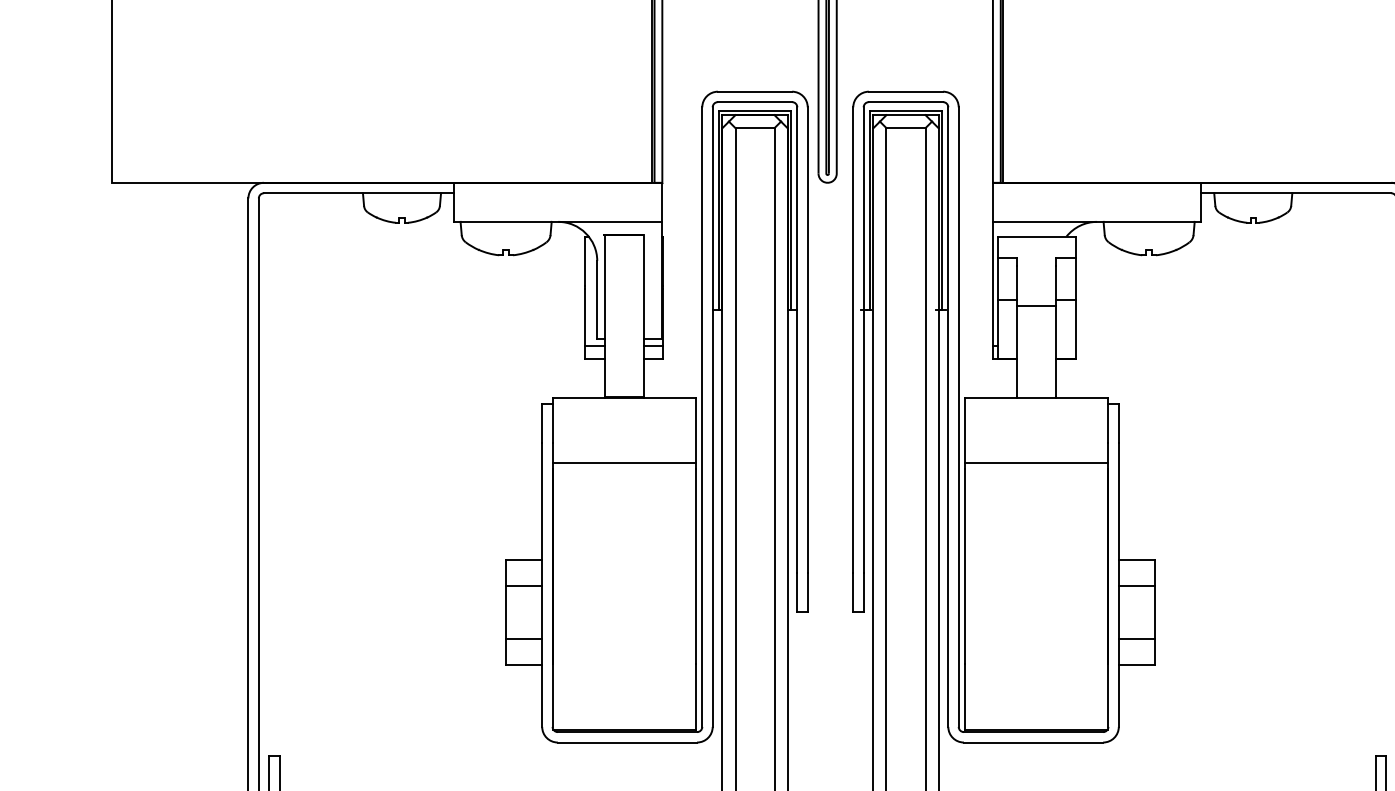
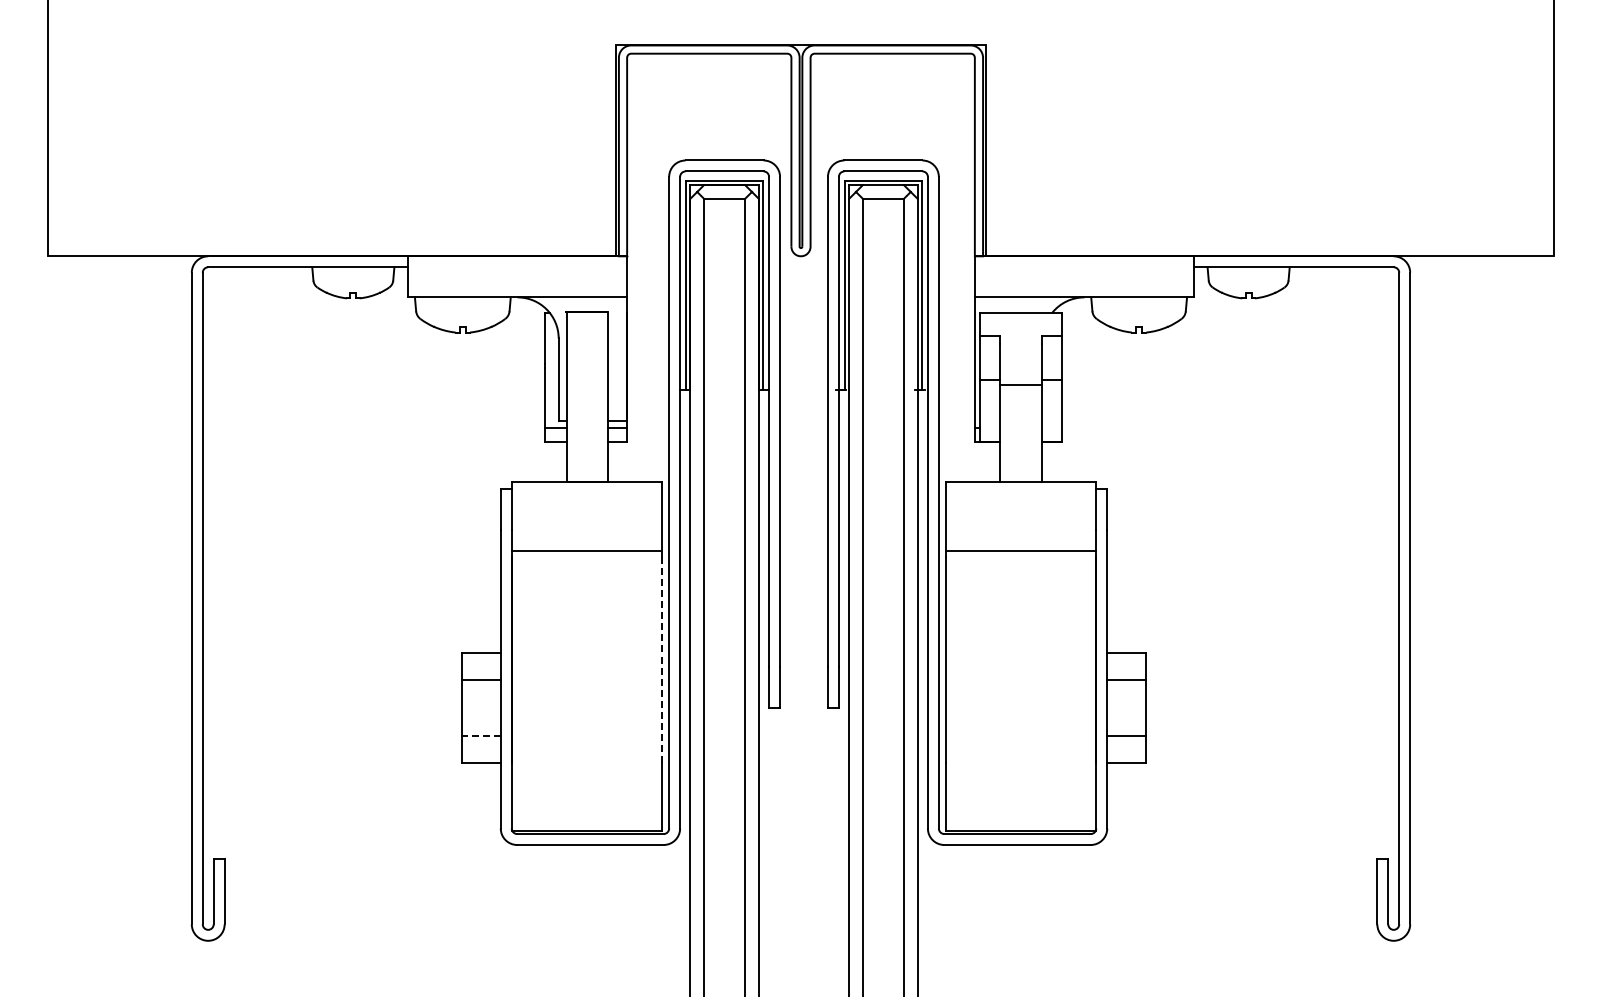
line: (695, 567) -> (662, 660), solid -> dashed
line: (523, 638) -> (481, 735), solid -> dashed

